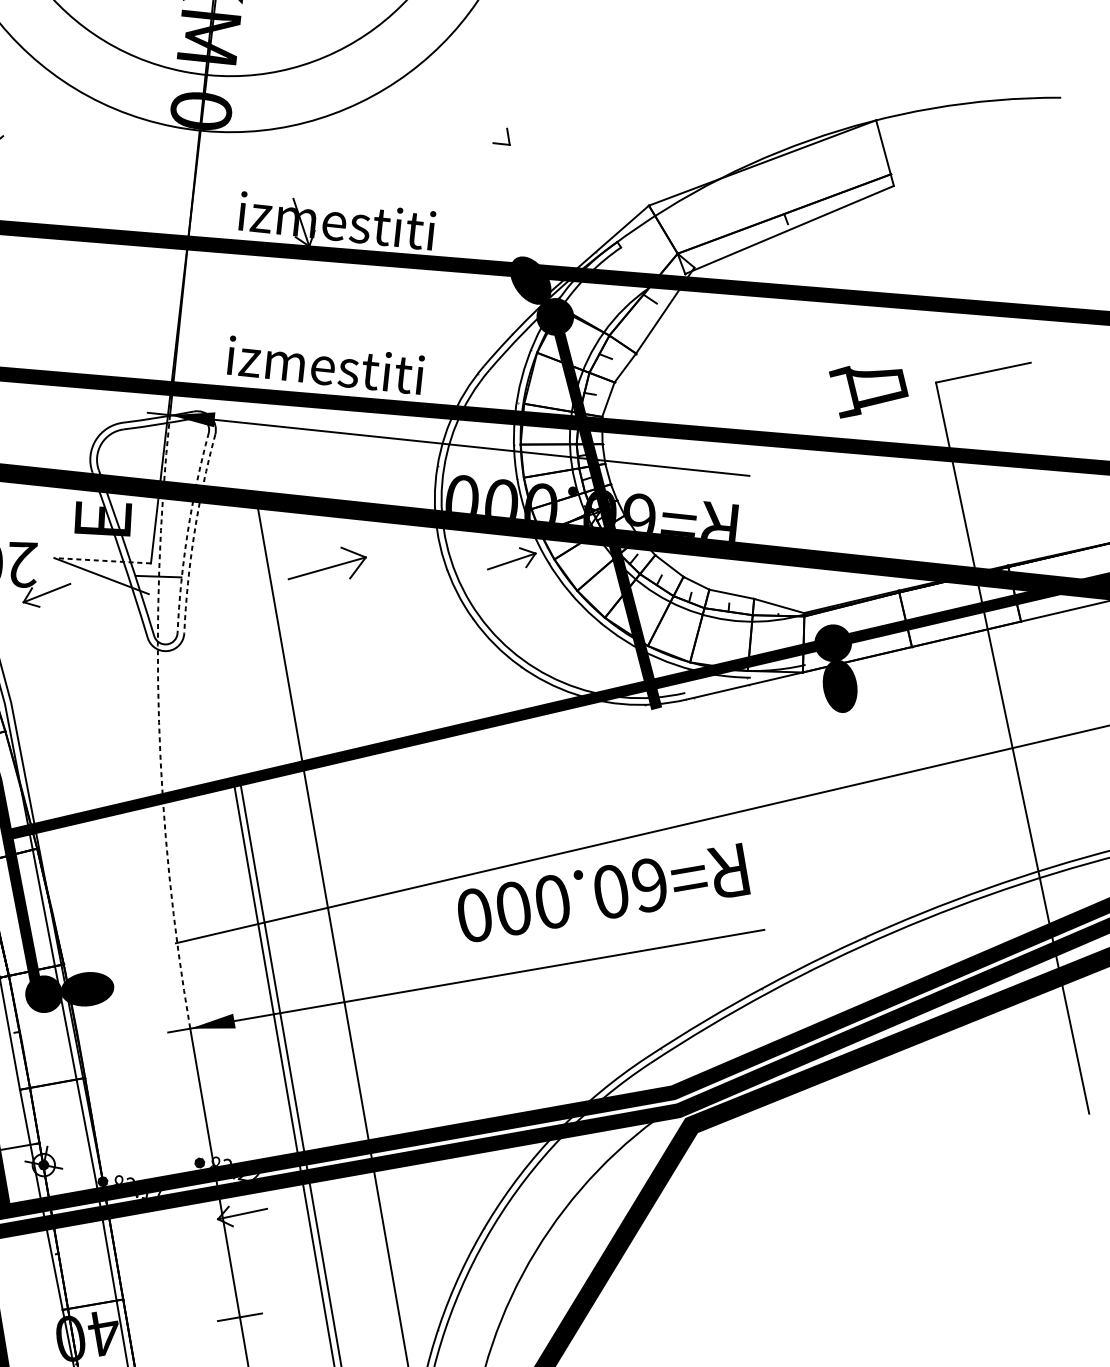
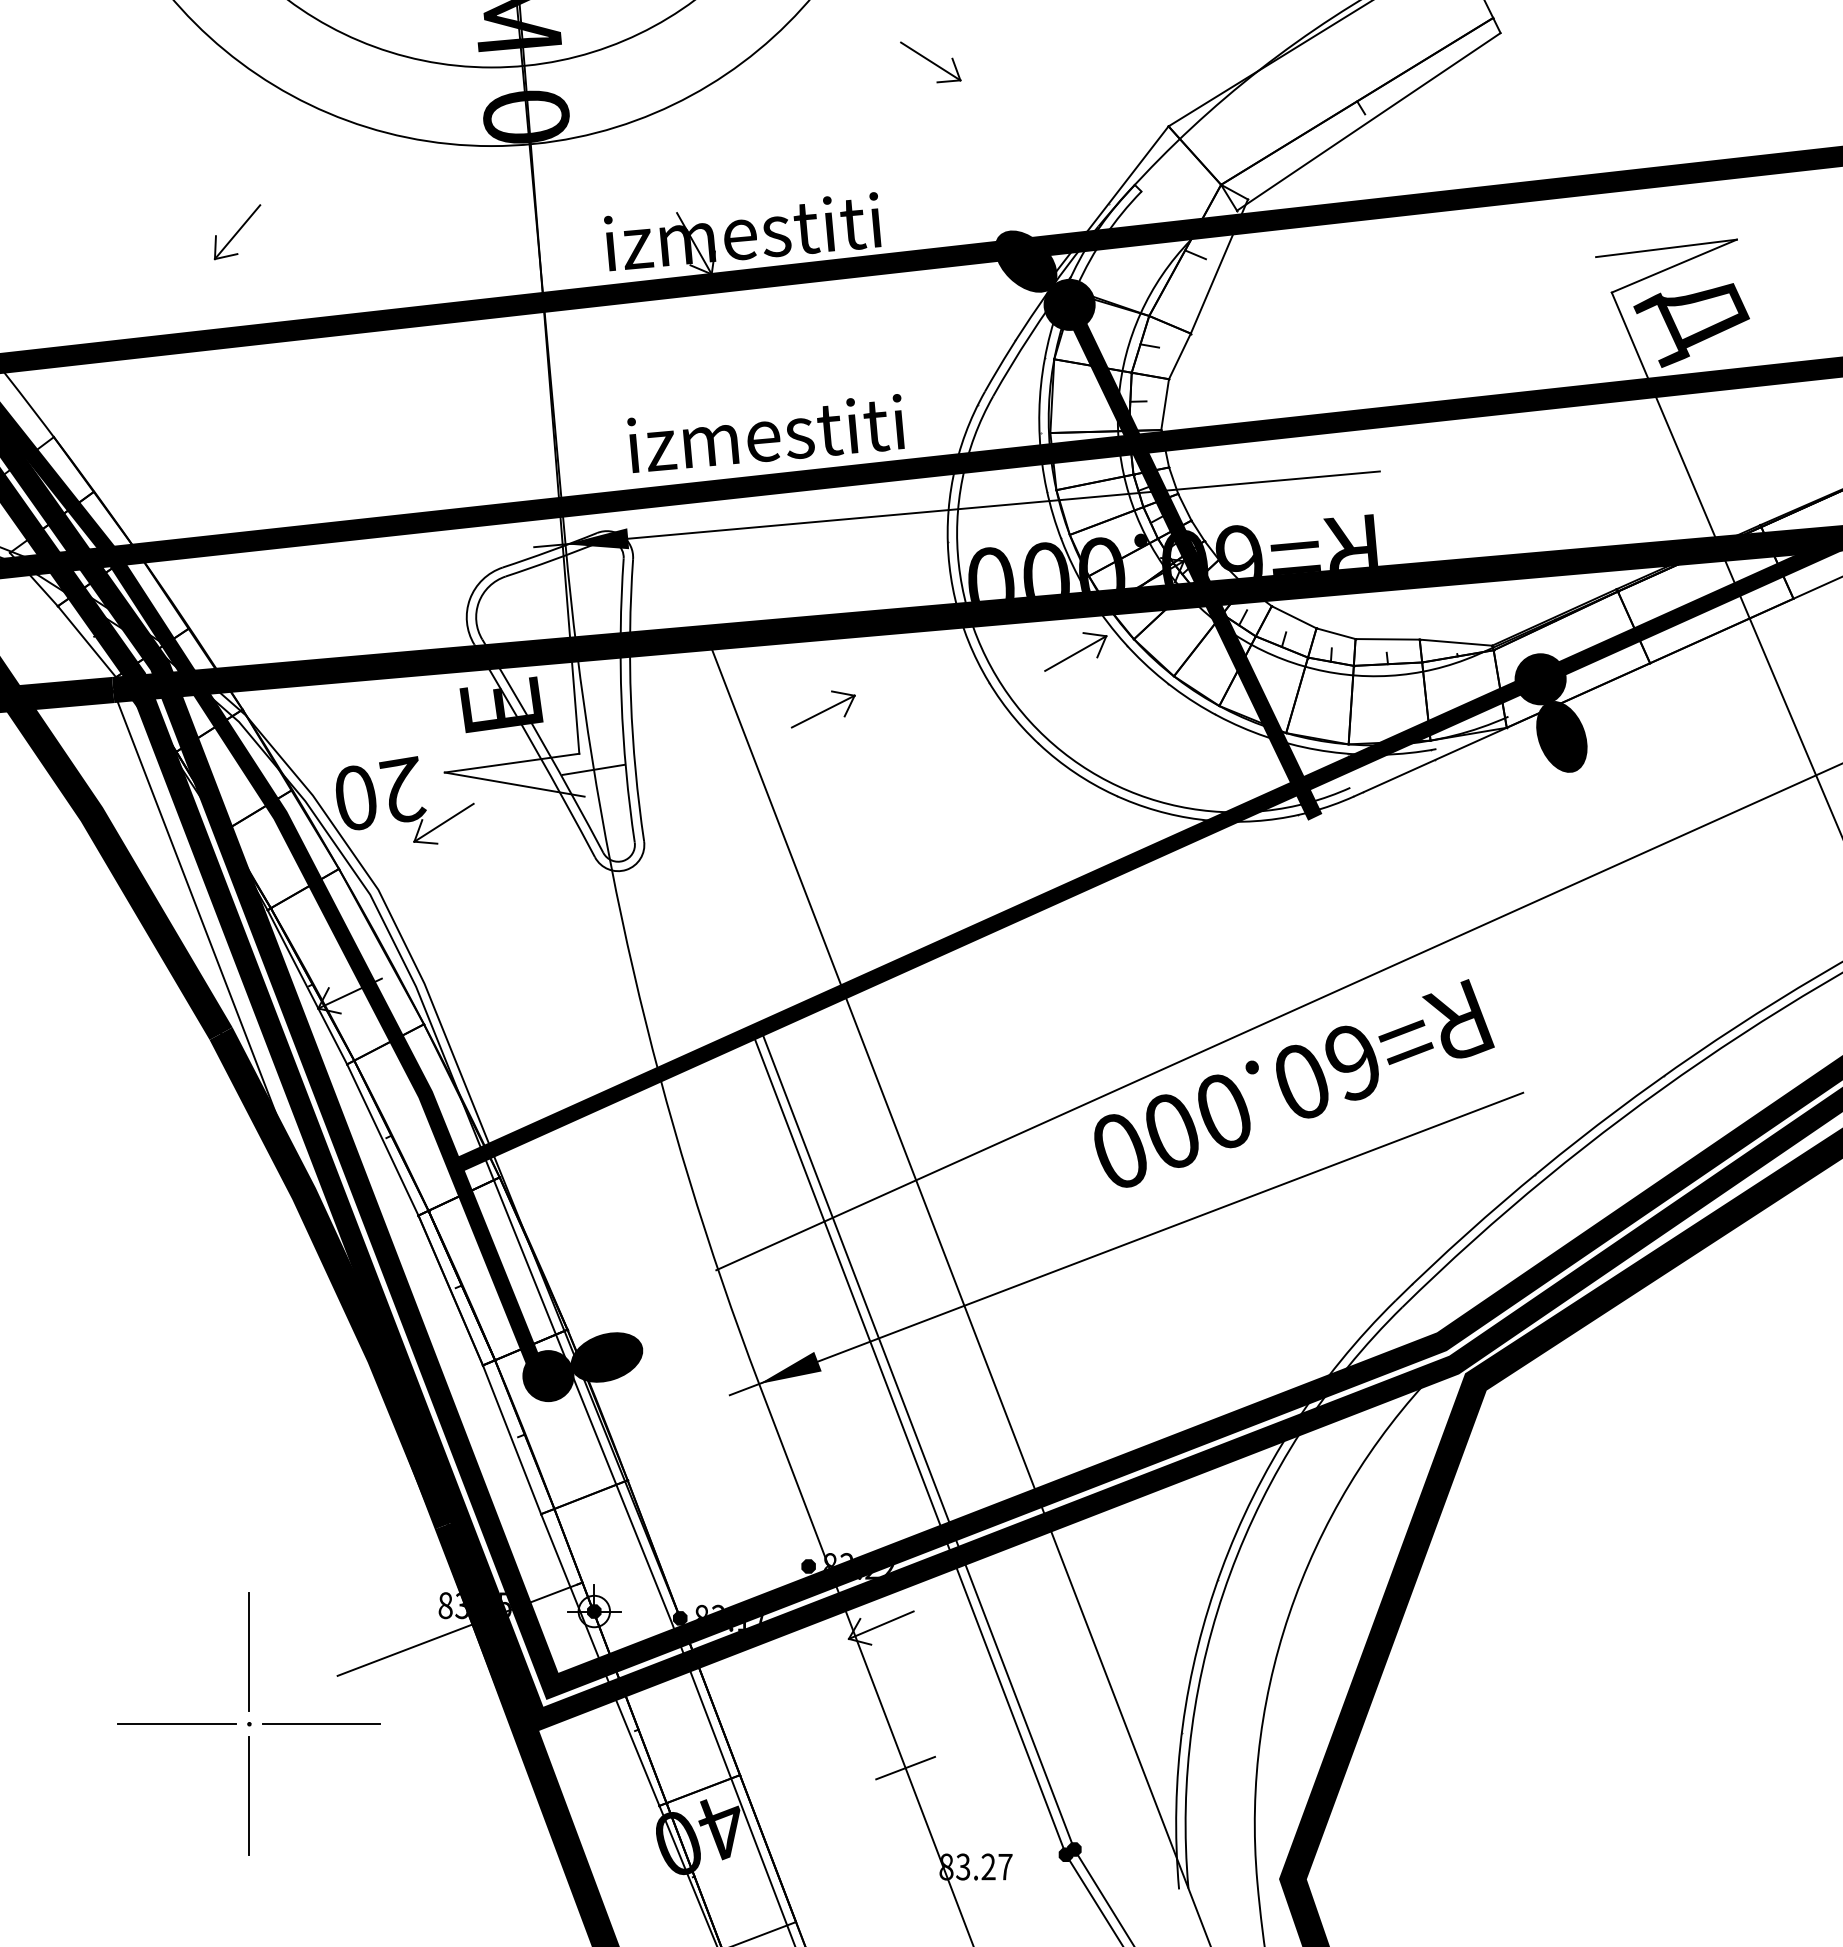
line: (491, 127) -> (930, 61), added
line: (980, 359) -> (1666, 248), added
text: (866, 392) -> (1691, 325), moved
arc: (187, 531) -> (621, 700), dashed -> solid
arc: (194, 533) -> (631, 700), dashed -> solid
line: (102, 561) -> (512, 763), dashed -> solid
part: (327, 565) -> (822, 709), size x0.62
arc: (159, 722) -> (633, 970), dashed -> solid

